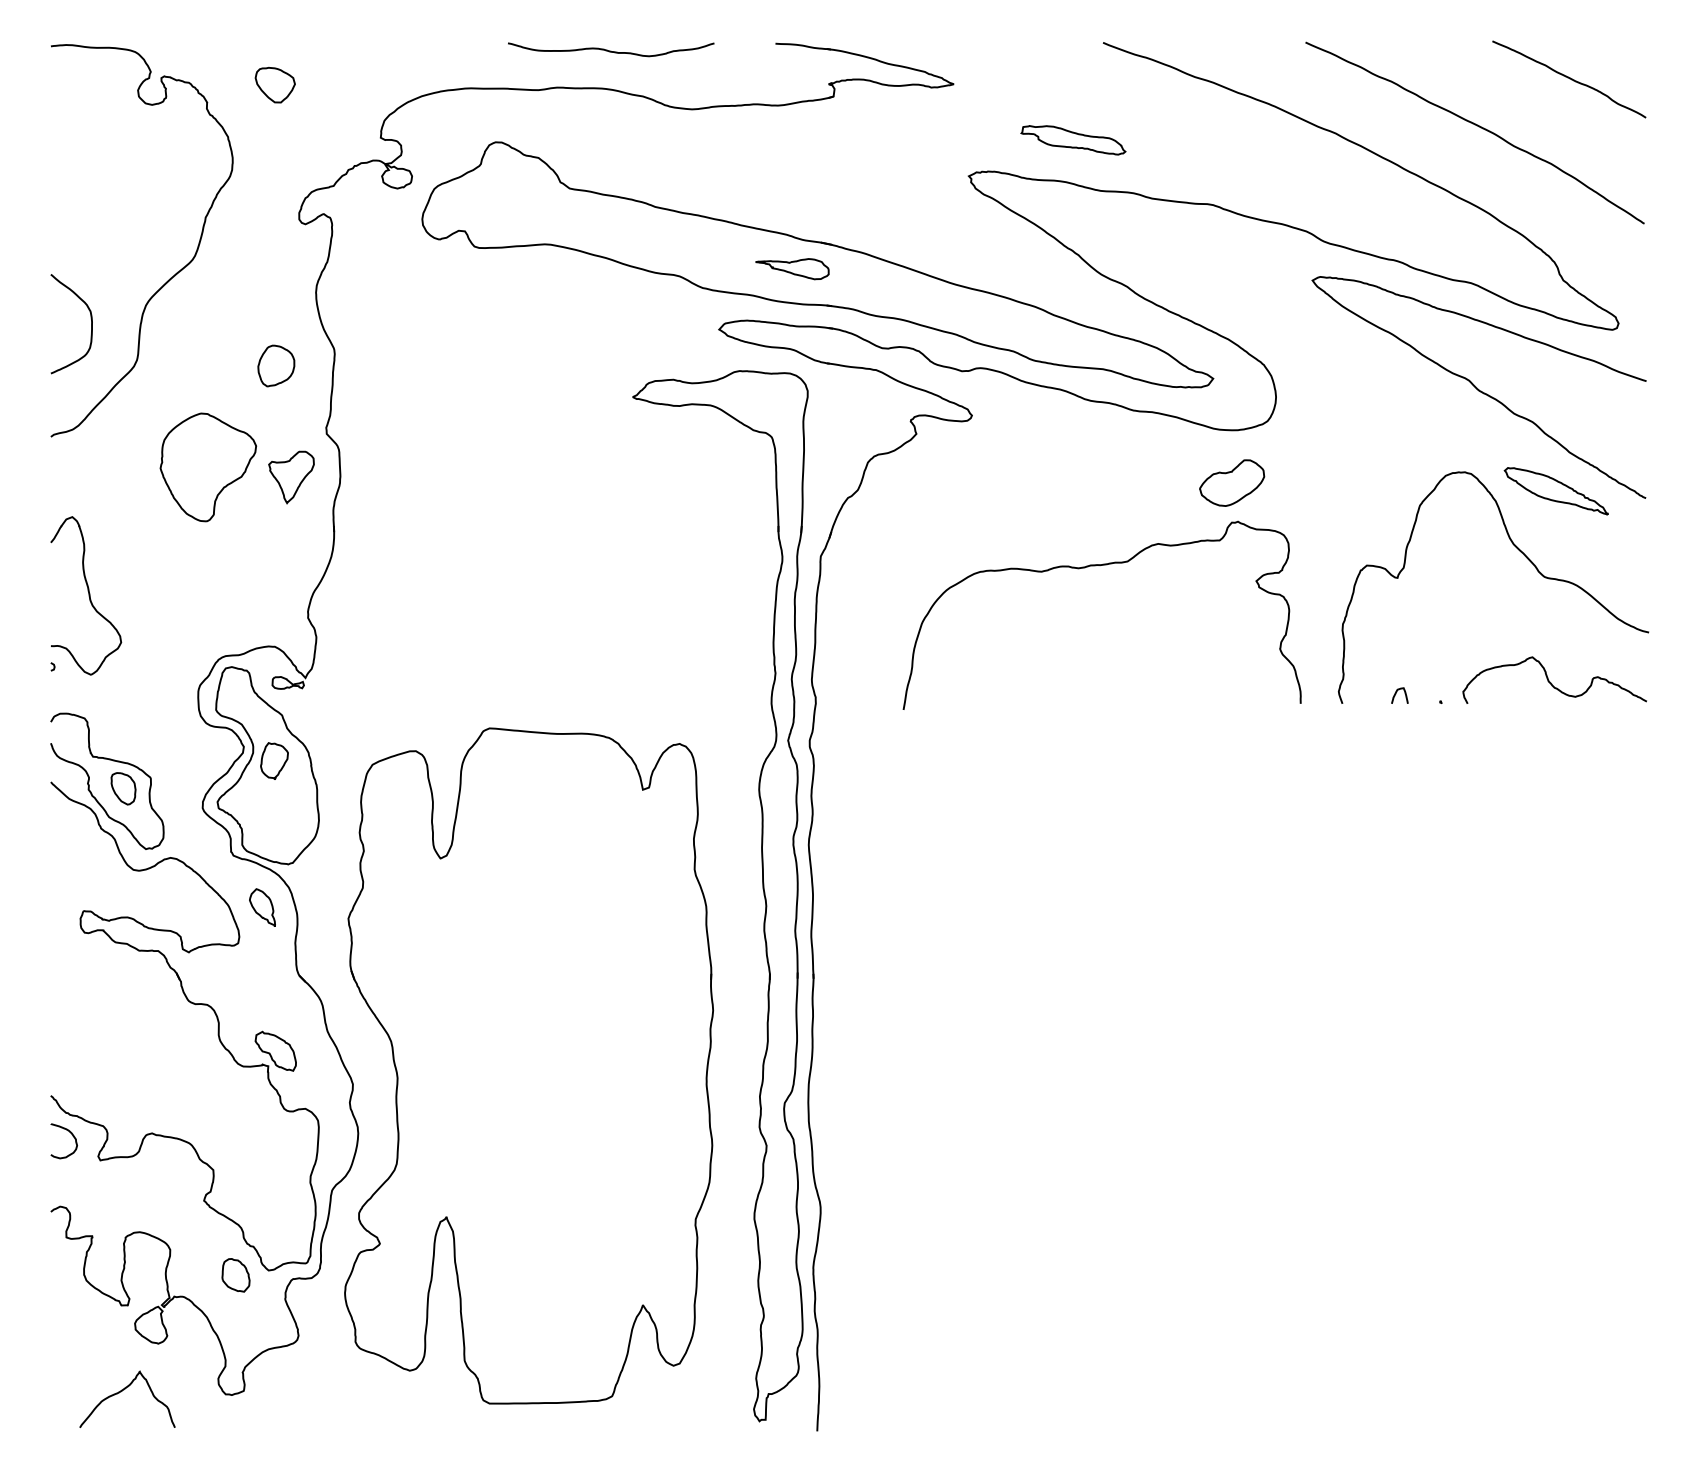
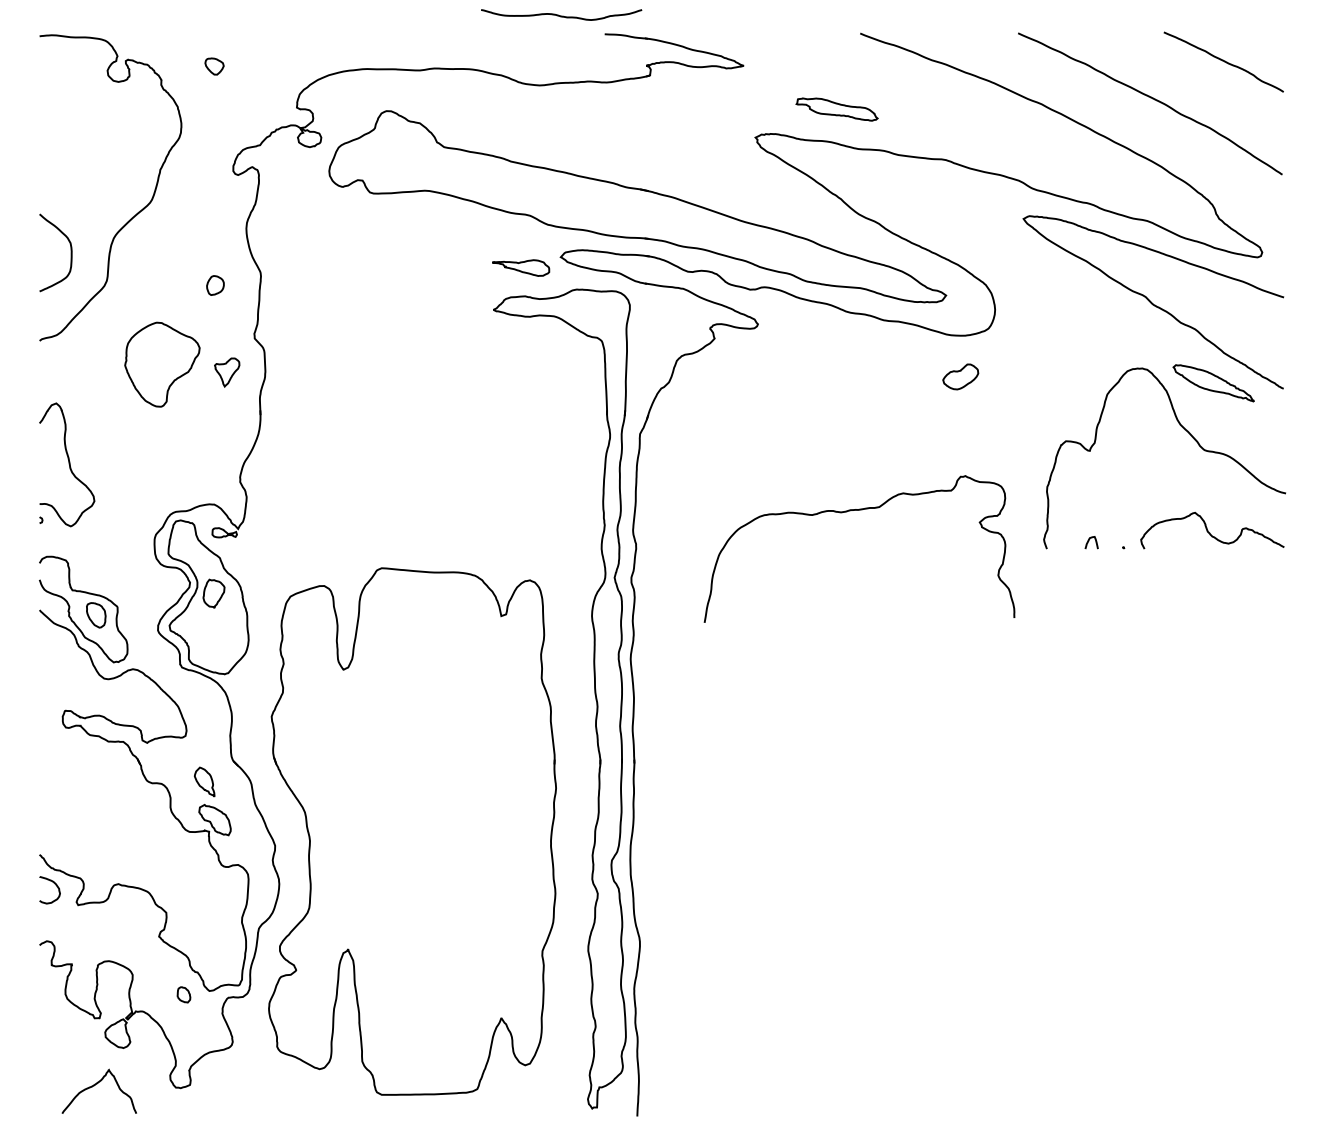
curve: (611, 50) -> (561, 15), moved
part: (275, 85) -> (214, 66), size x0.6
part: (793, 268) -> (521, 267), moved
part: (276, 365) -> (215, 285), size x0.6
part: (290, 477) -> (226, 372), size x0.7
part: (1231, 482) -> (960, 376), size x0.7
curve: (1086, 568) -> (847, 512), moved
part: (262, 906) -> (204, 781), moved
part: (235, 1274) -> (183, 994), size x0.6

